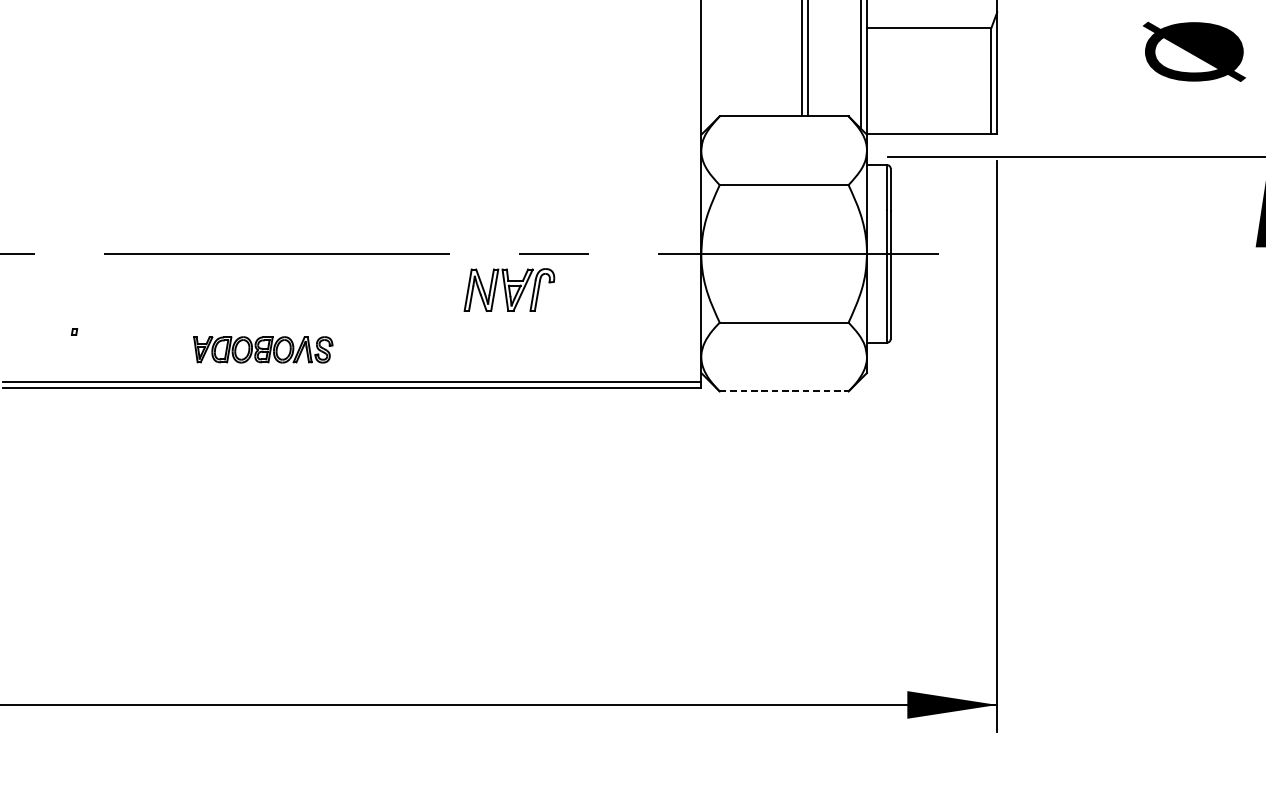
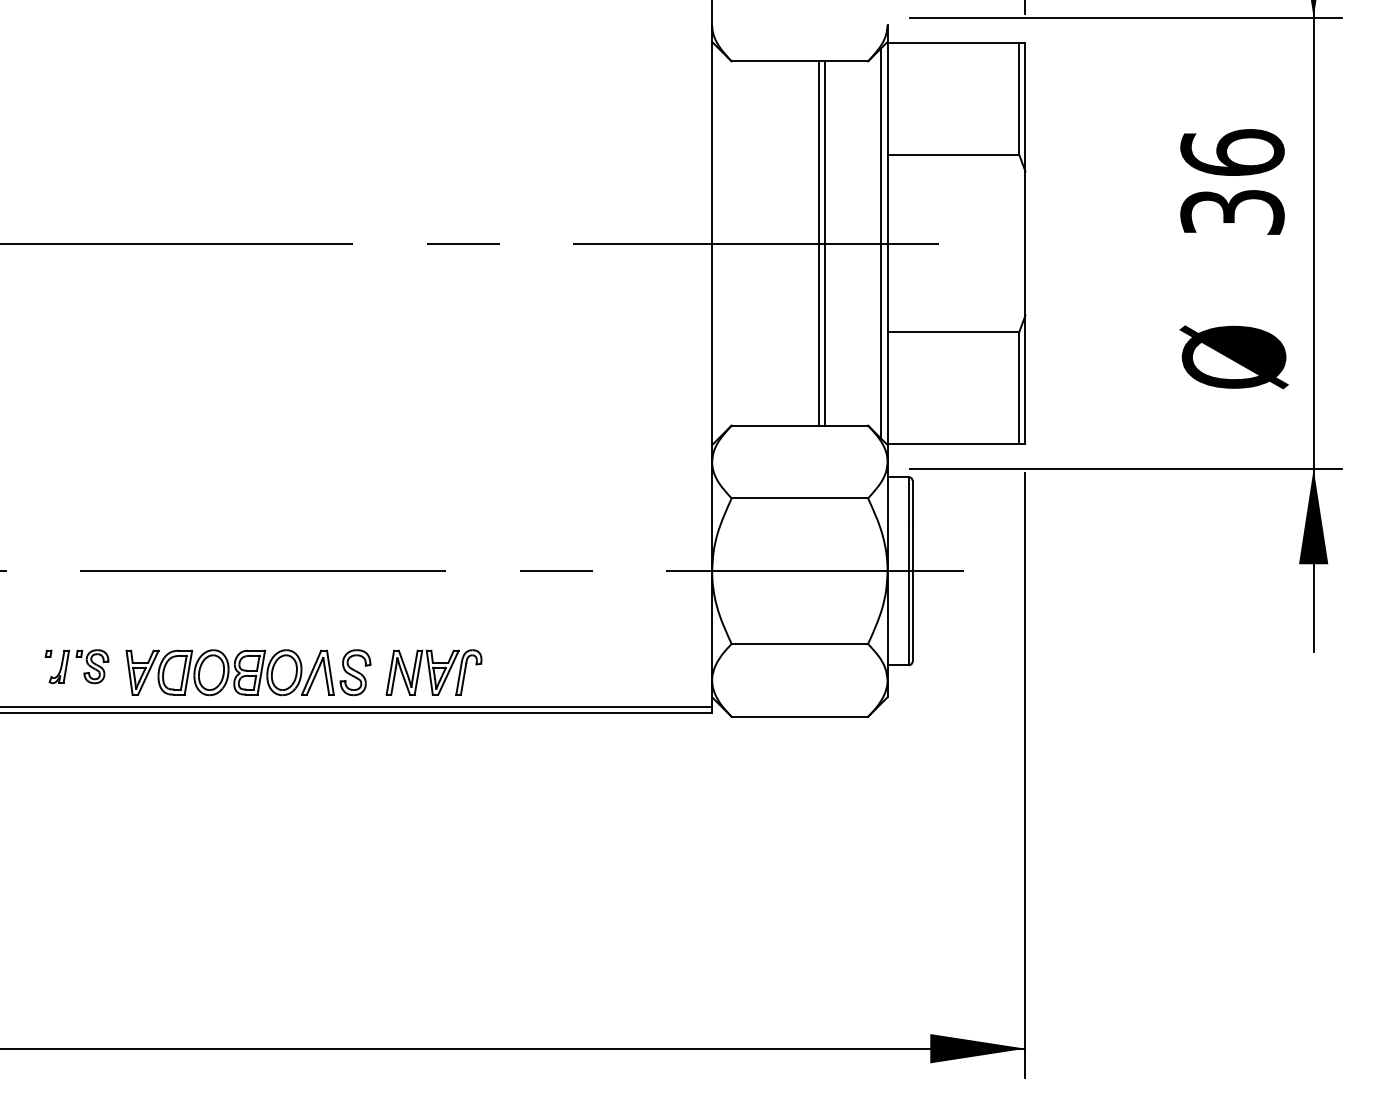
part: (508, 290) -> (433, 672), moved
part: (107, 349) -> (83, 672), added
part: (263, 349) -> (248, 672), size x1.67
line: (784, 391) -> (800, 716), dashed -> solid

